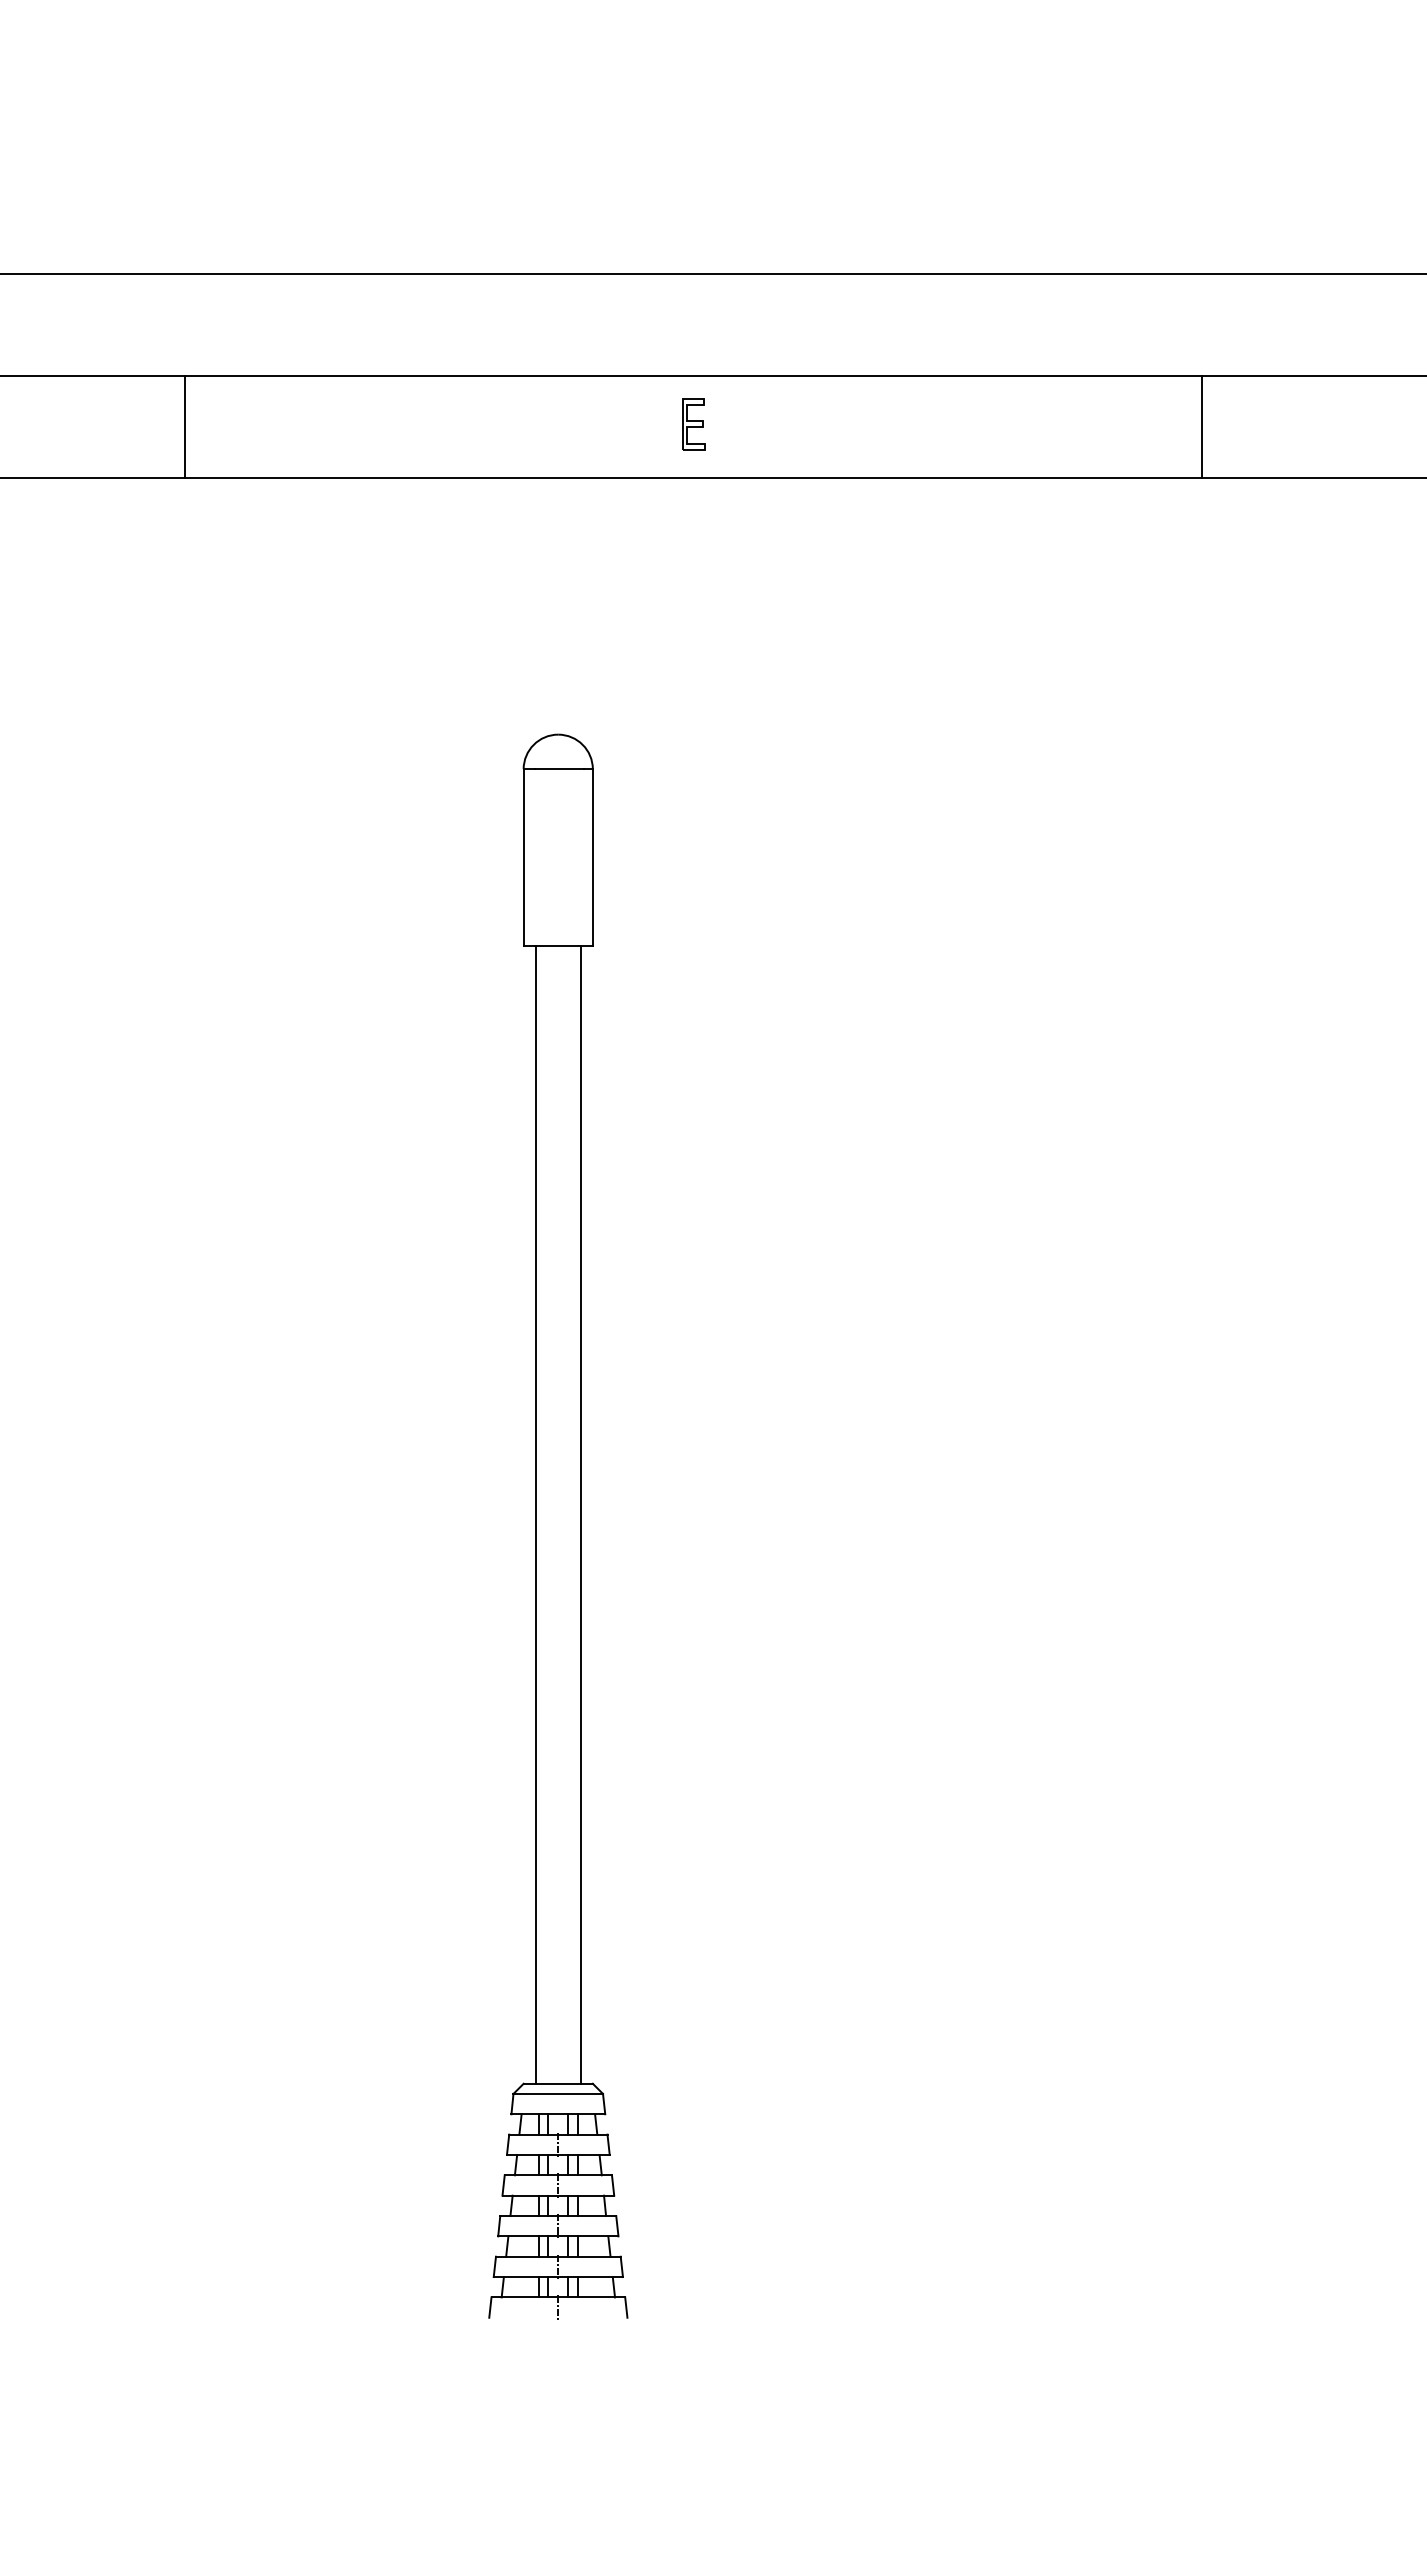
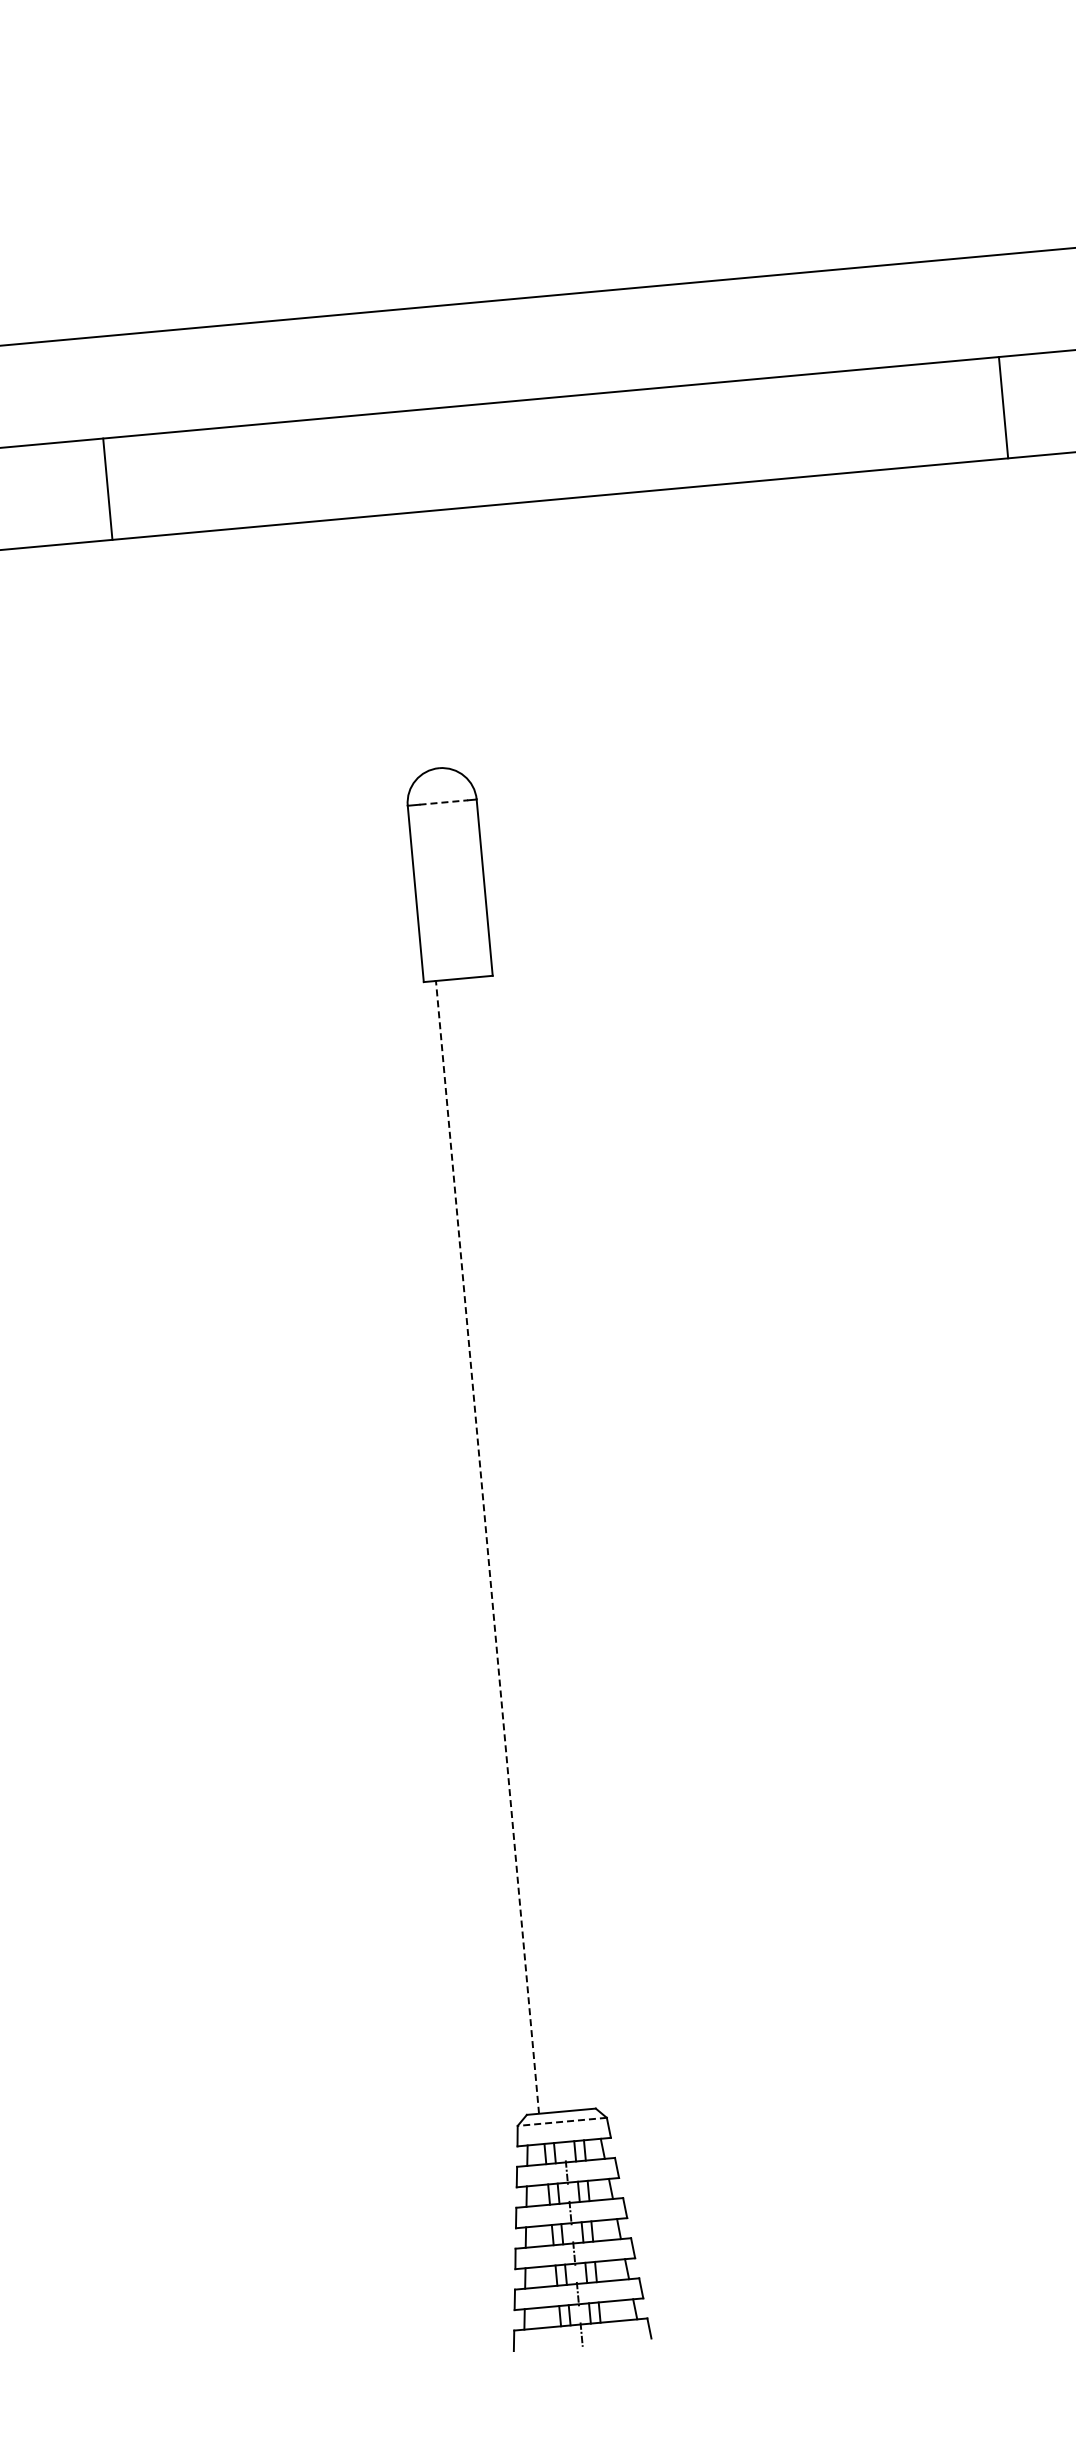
part: (693, 424) -> (545, 447), removed
line: (184, 426) -> (107, 488), moved
line: (1202, 426) -> (1003, 407), moved
line: (560, 769) -> (444, 802), solid -> dashed
line: (580, 1514) -> (531, 1542), removed
line: (535, 1515) -> (487, 1547), solid -> dashed
line: (558, 2093) -> (562, 2121), solid -> dashed

